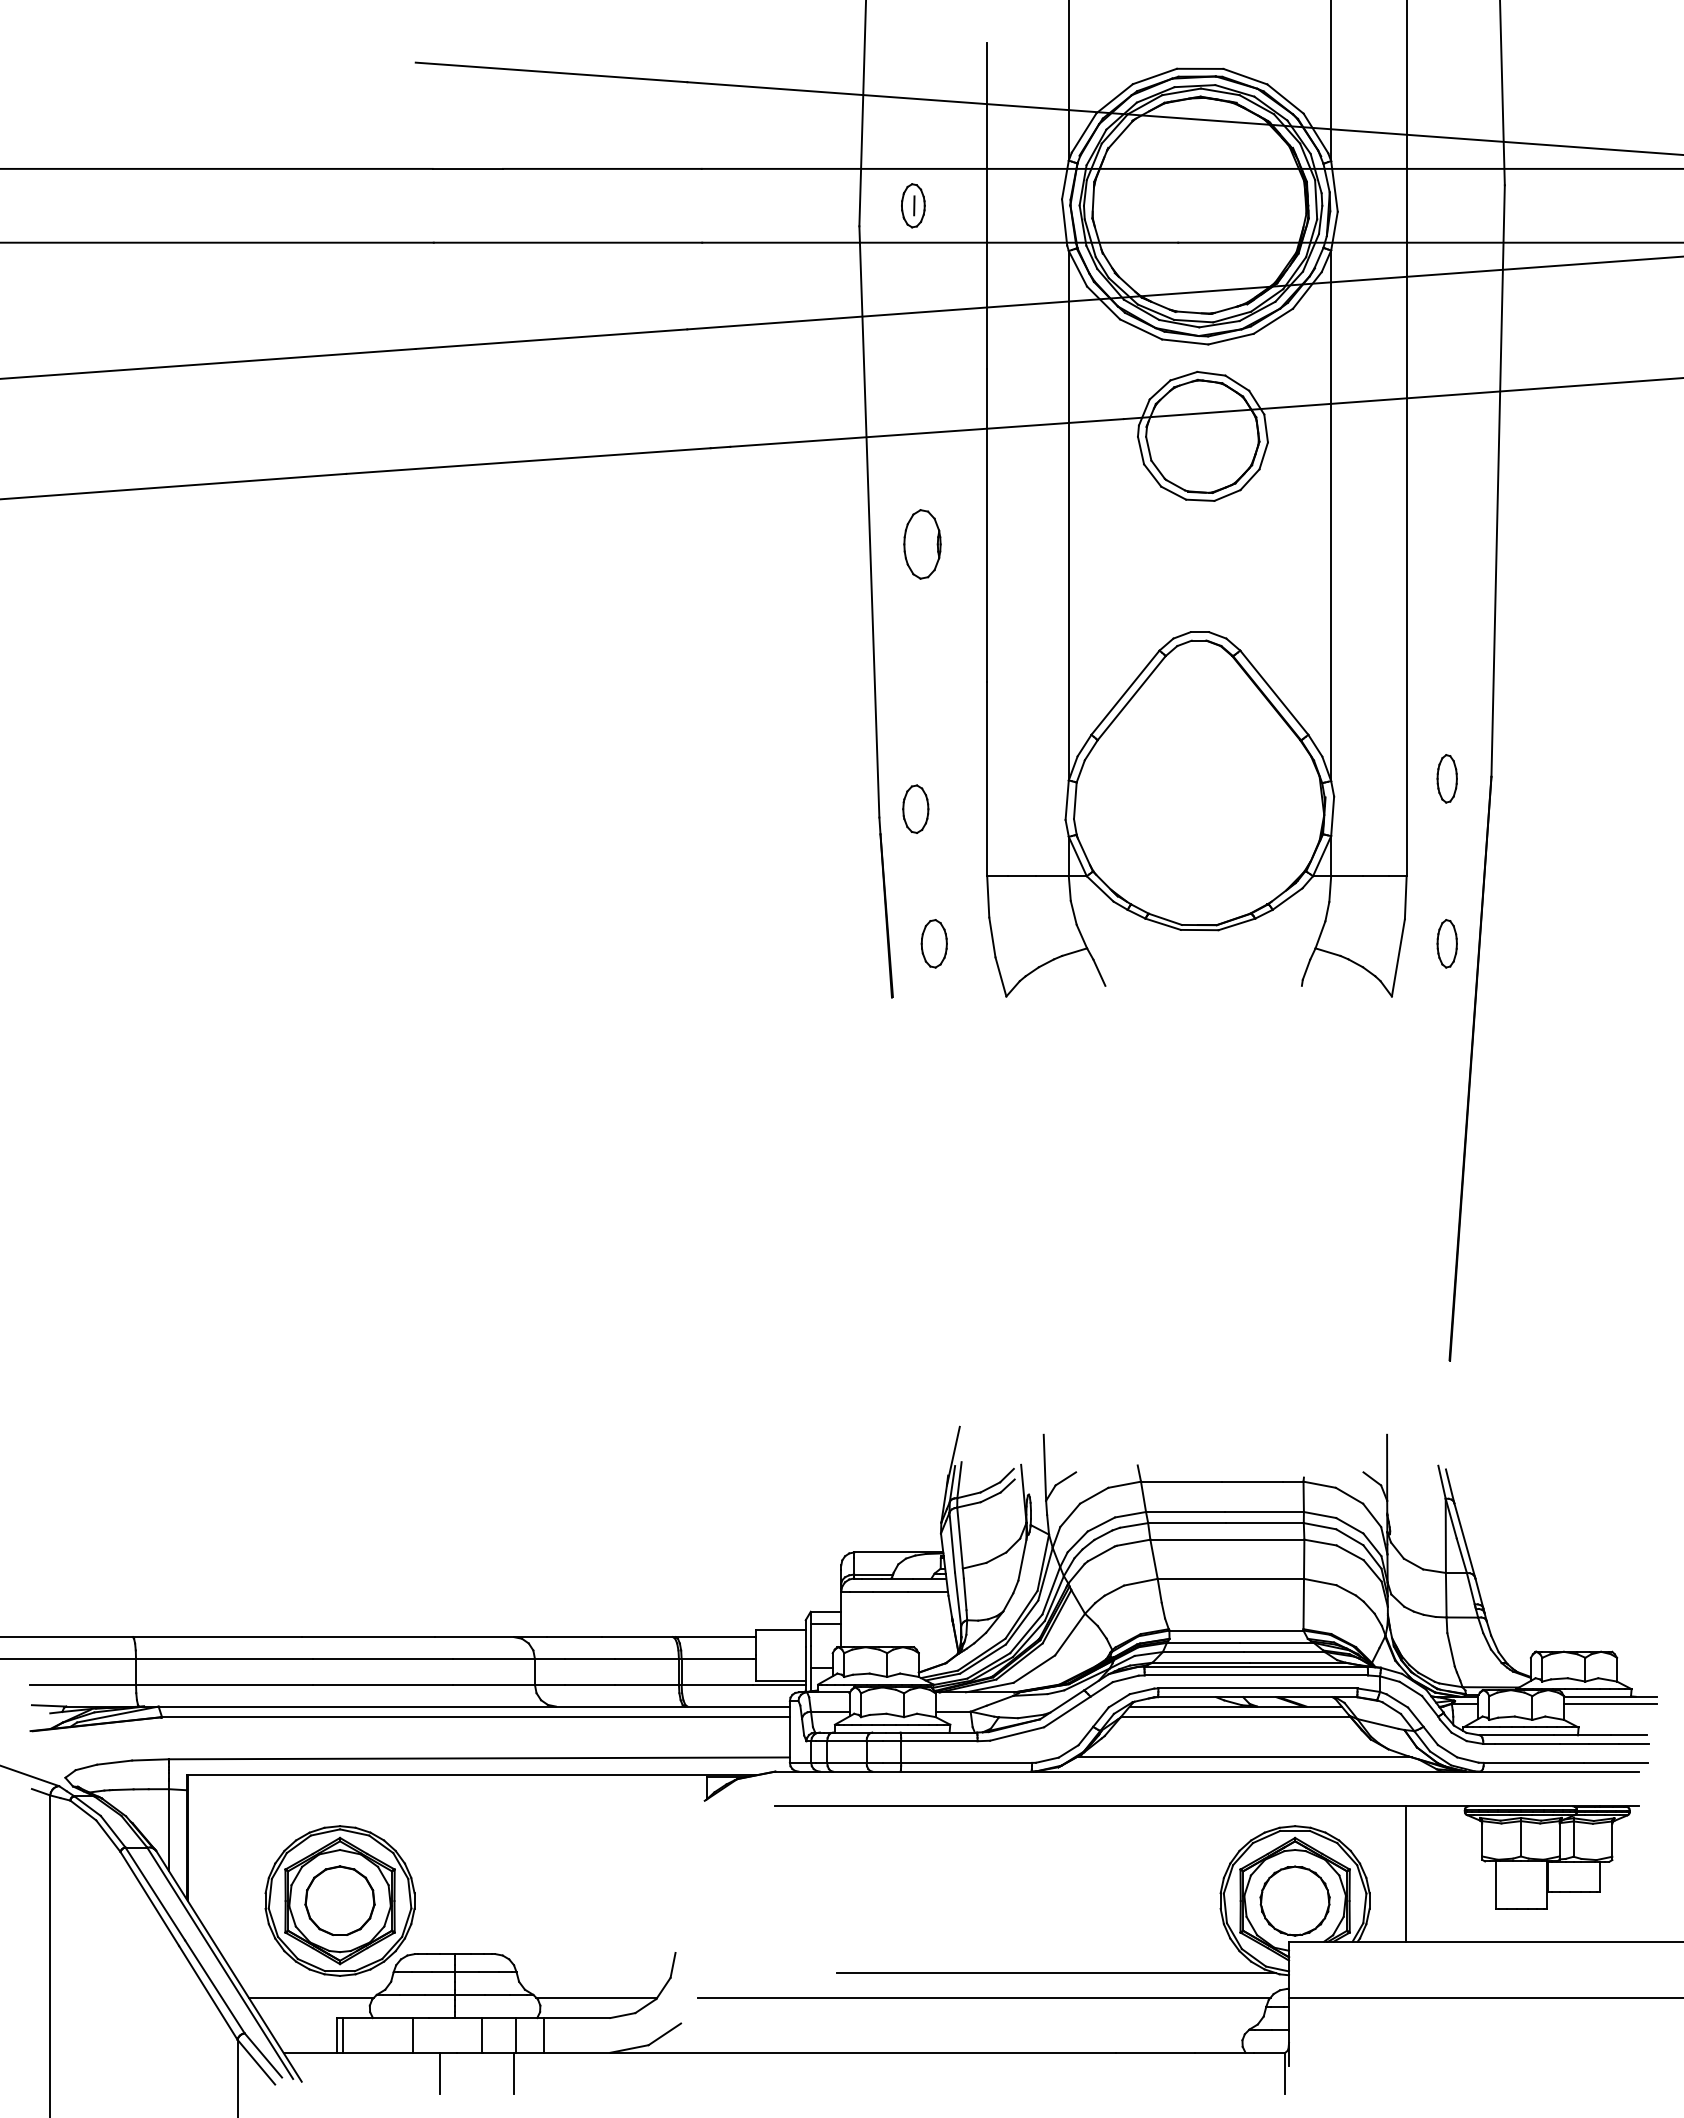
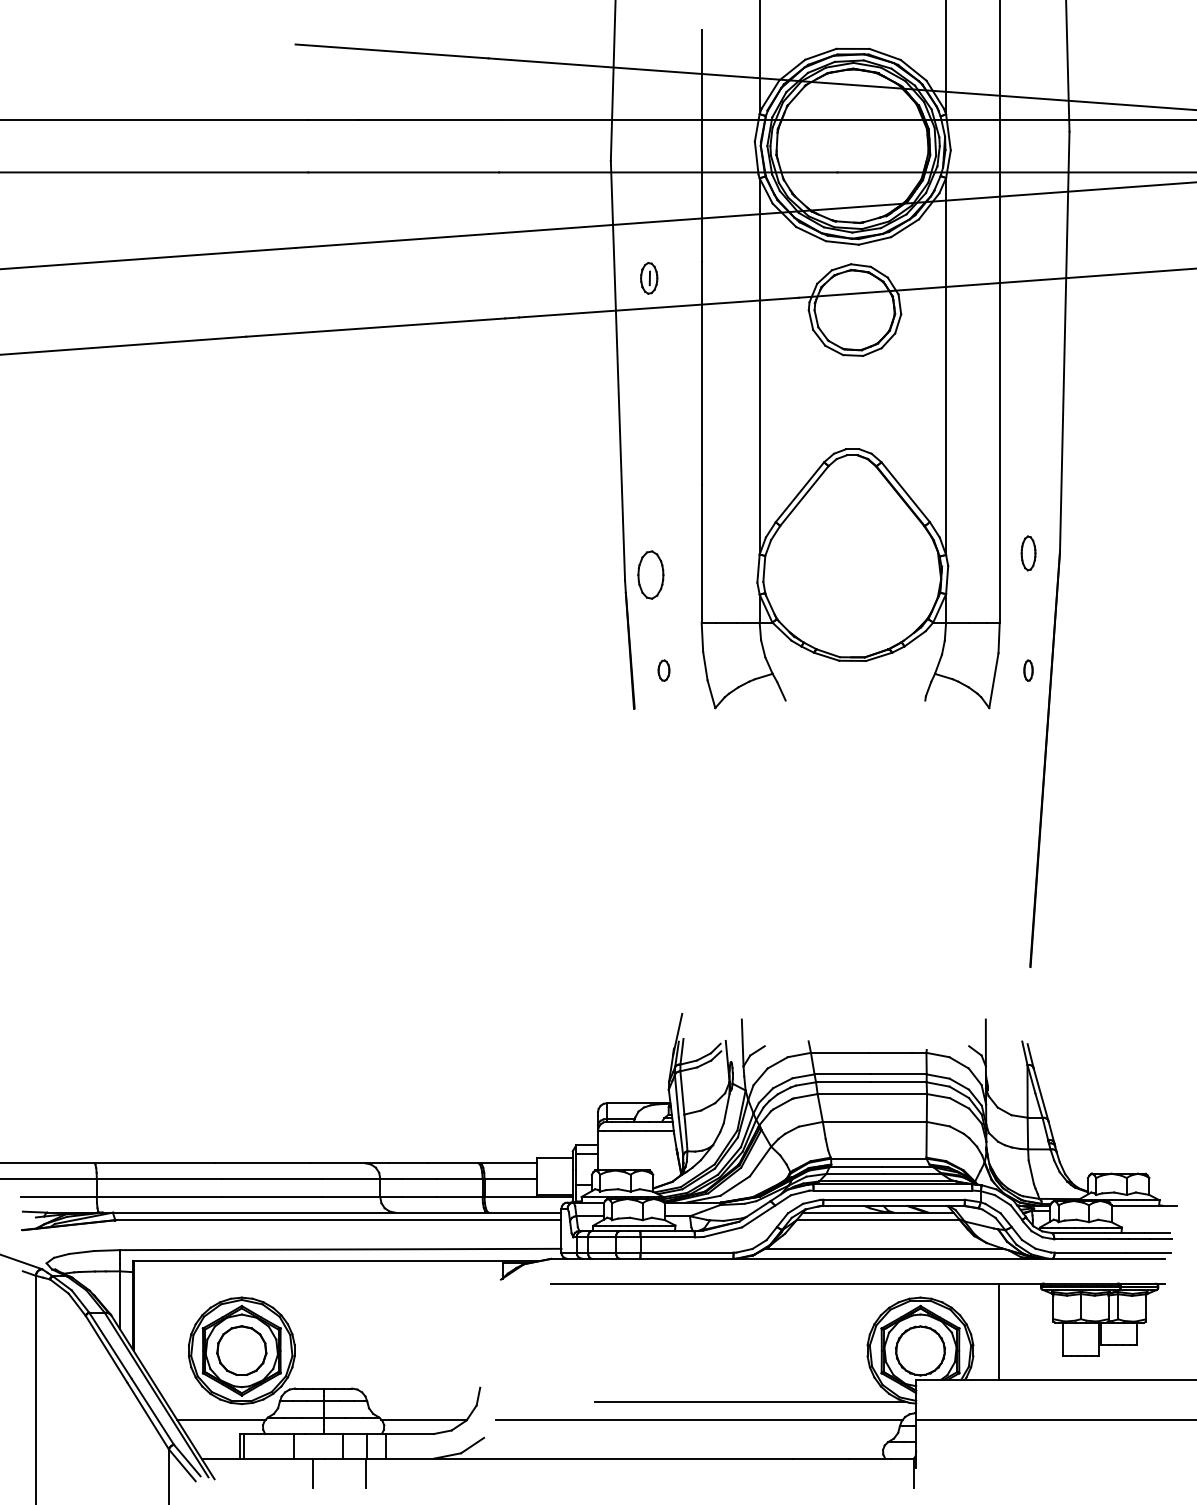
part: (913, 205) -> (649, 278), moved
part: (922, 544) -> (655, 386), removed
part: (915, 808) -> (650, 574), size x1.4
part: (933, 943) -> (663, 670), size x0.6
part: (1446, 943) -> (1028, 670), size x0.6
line: (1610, 1704) -> (1144, 1211), removed

